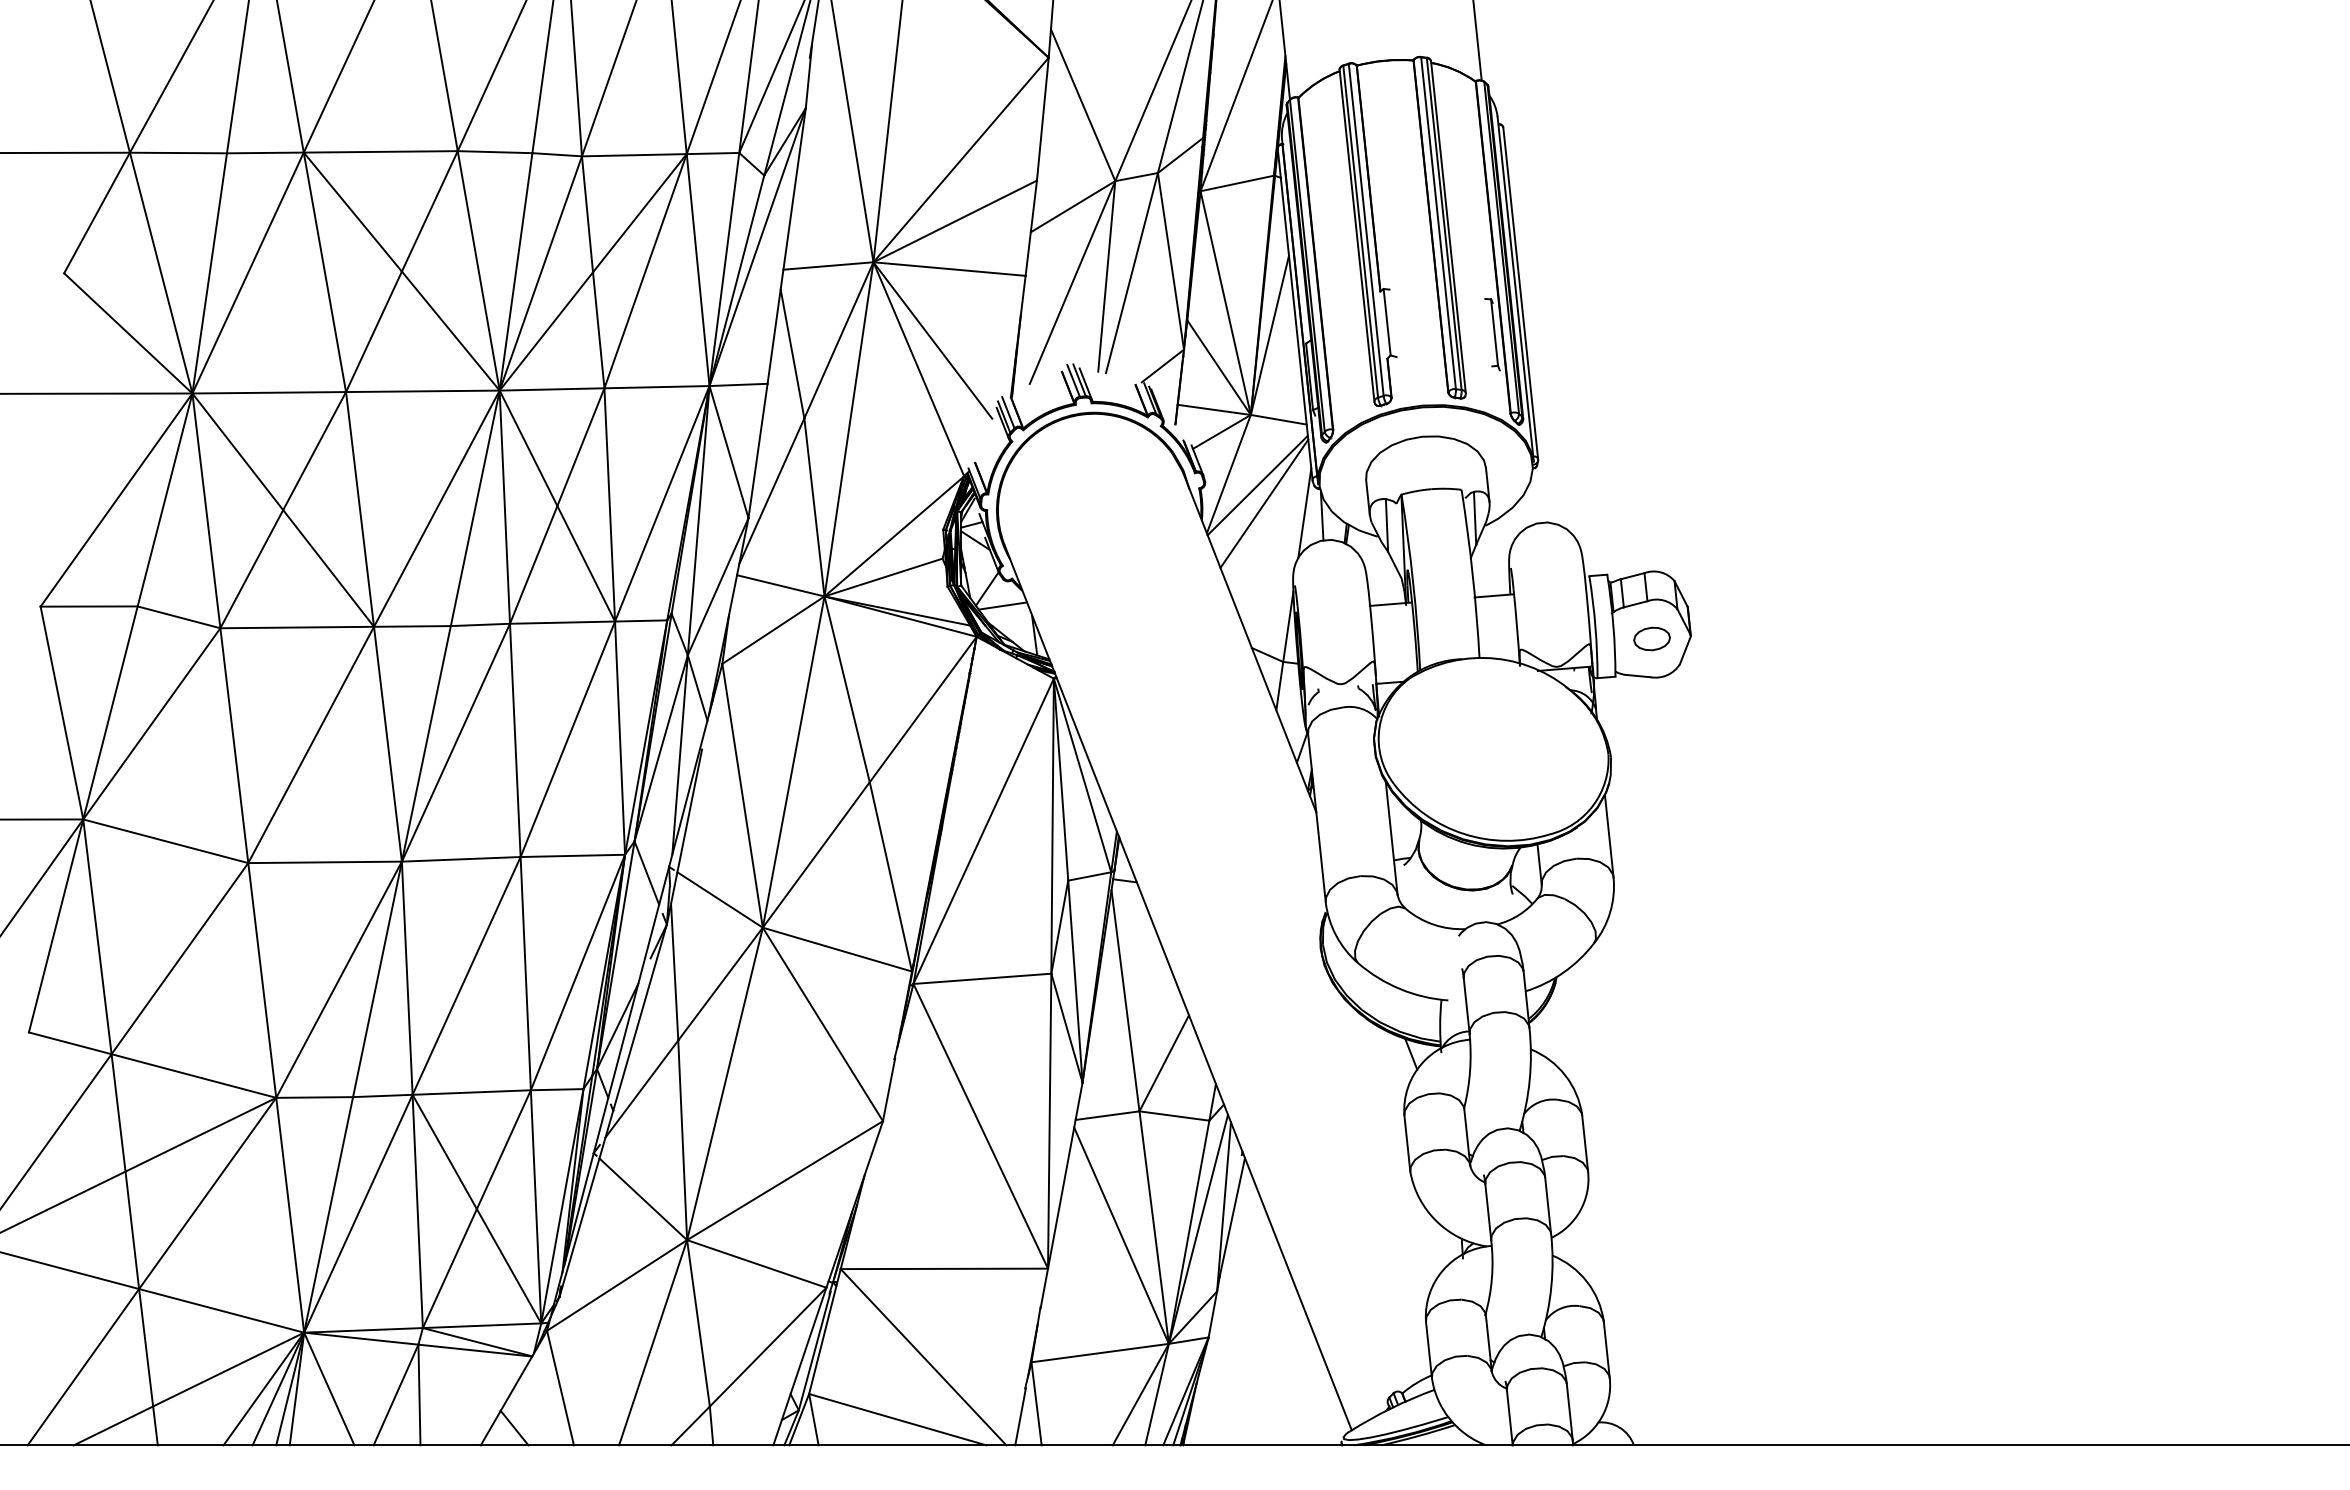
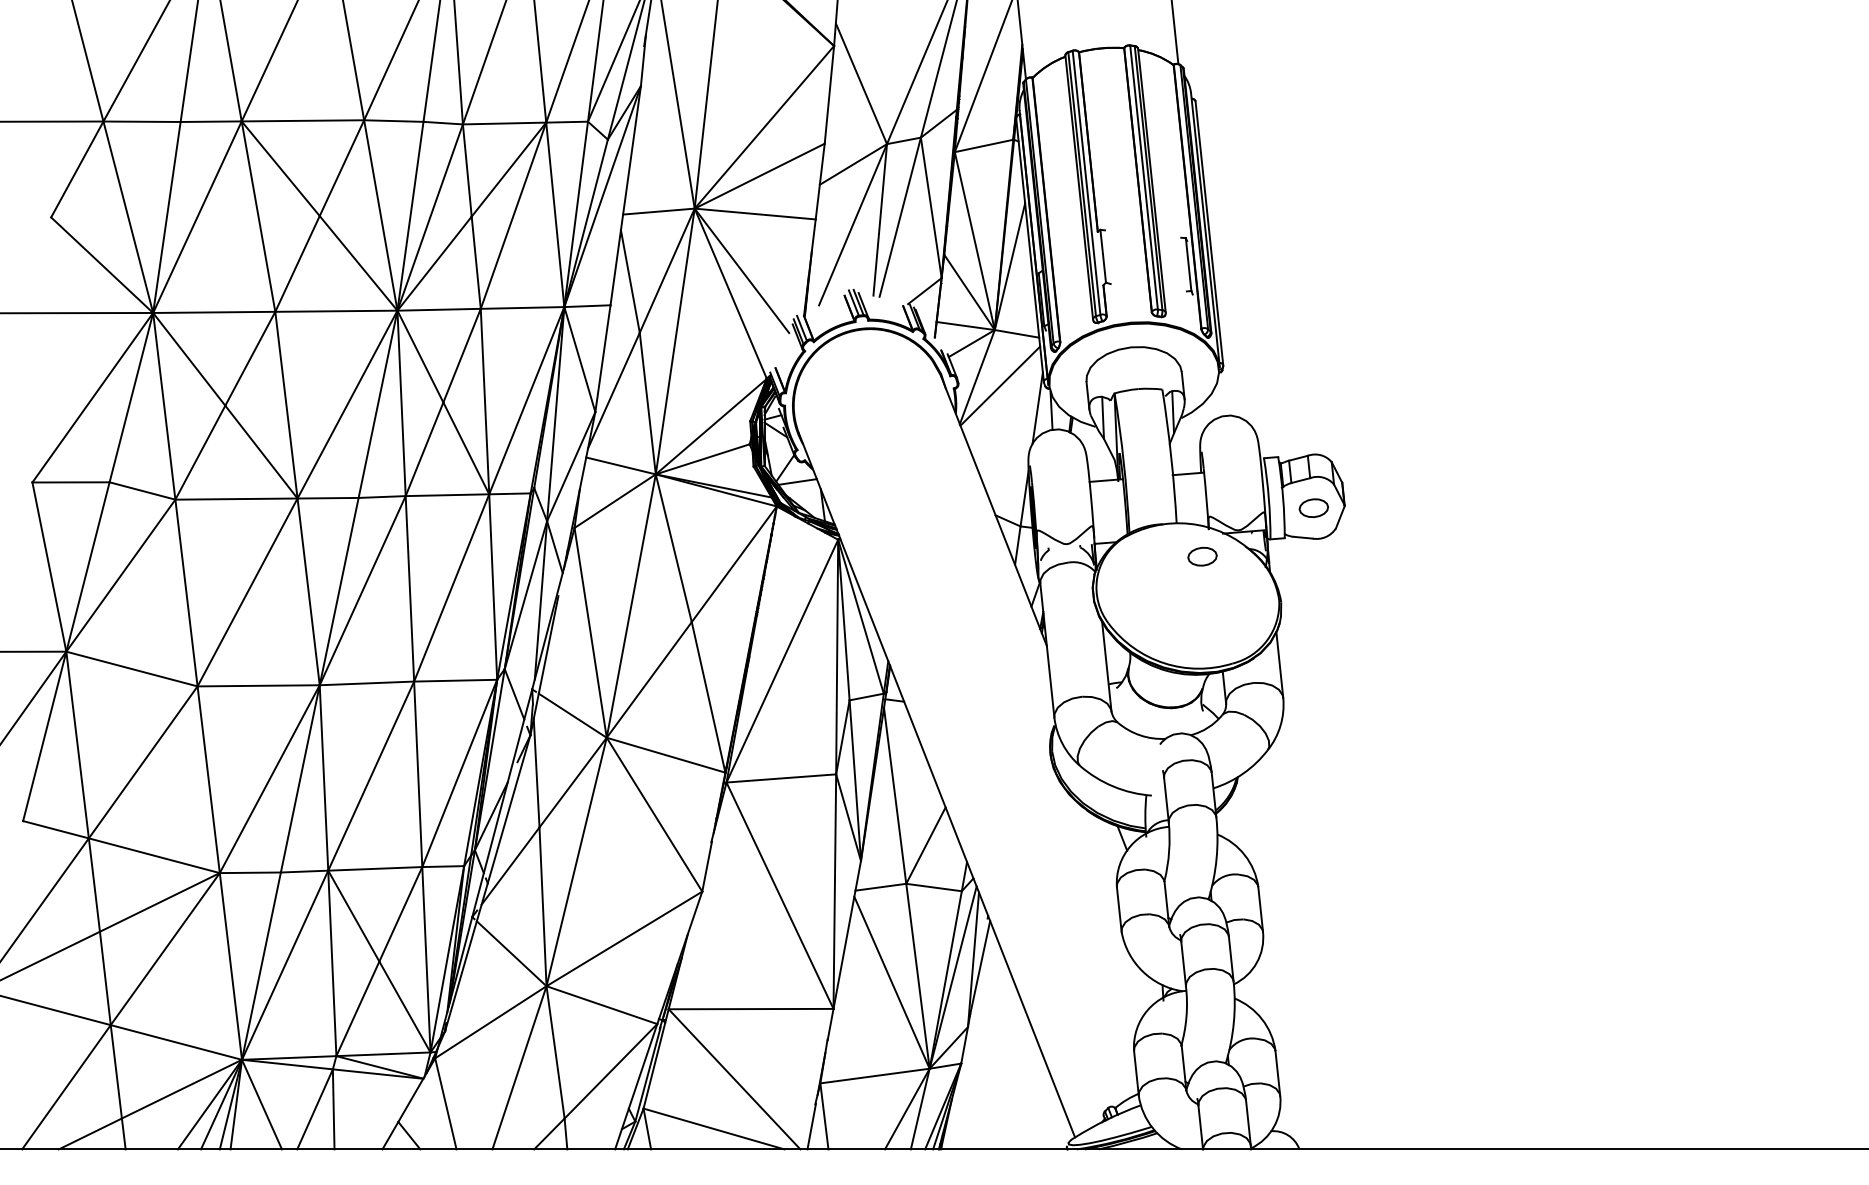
line: (1264, 503) -> (1005, 400), removed
part: (1511, 699) -> (1202, 556), added

